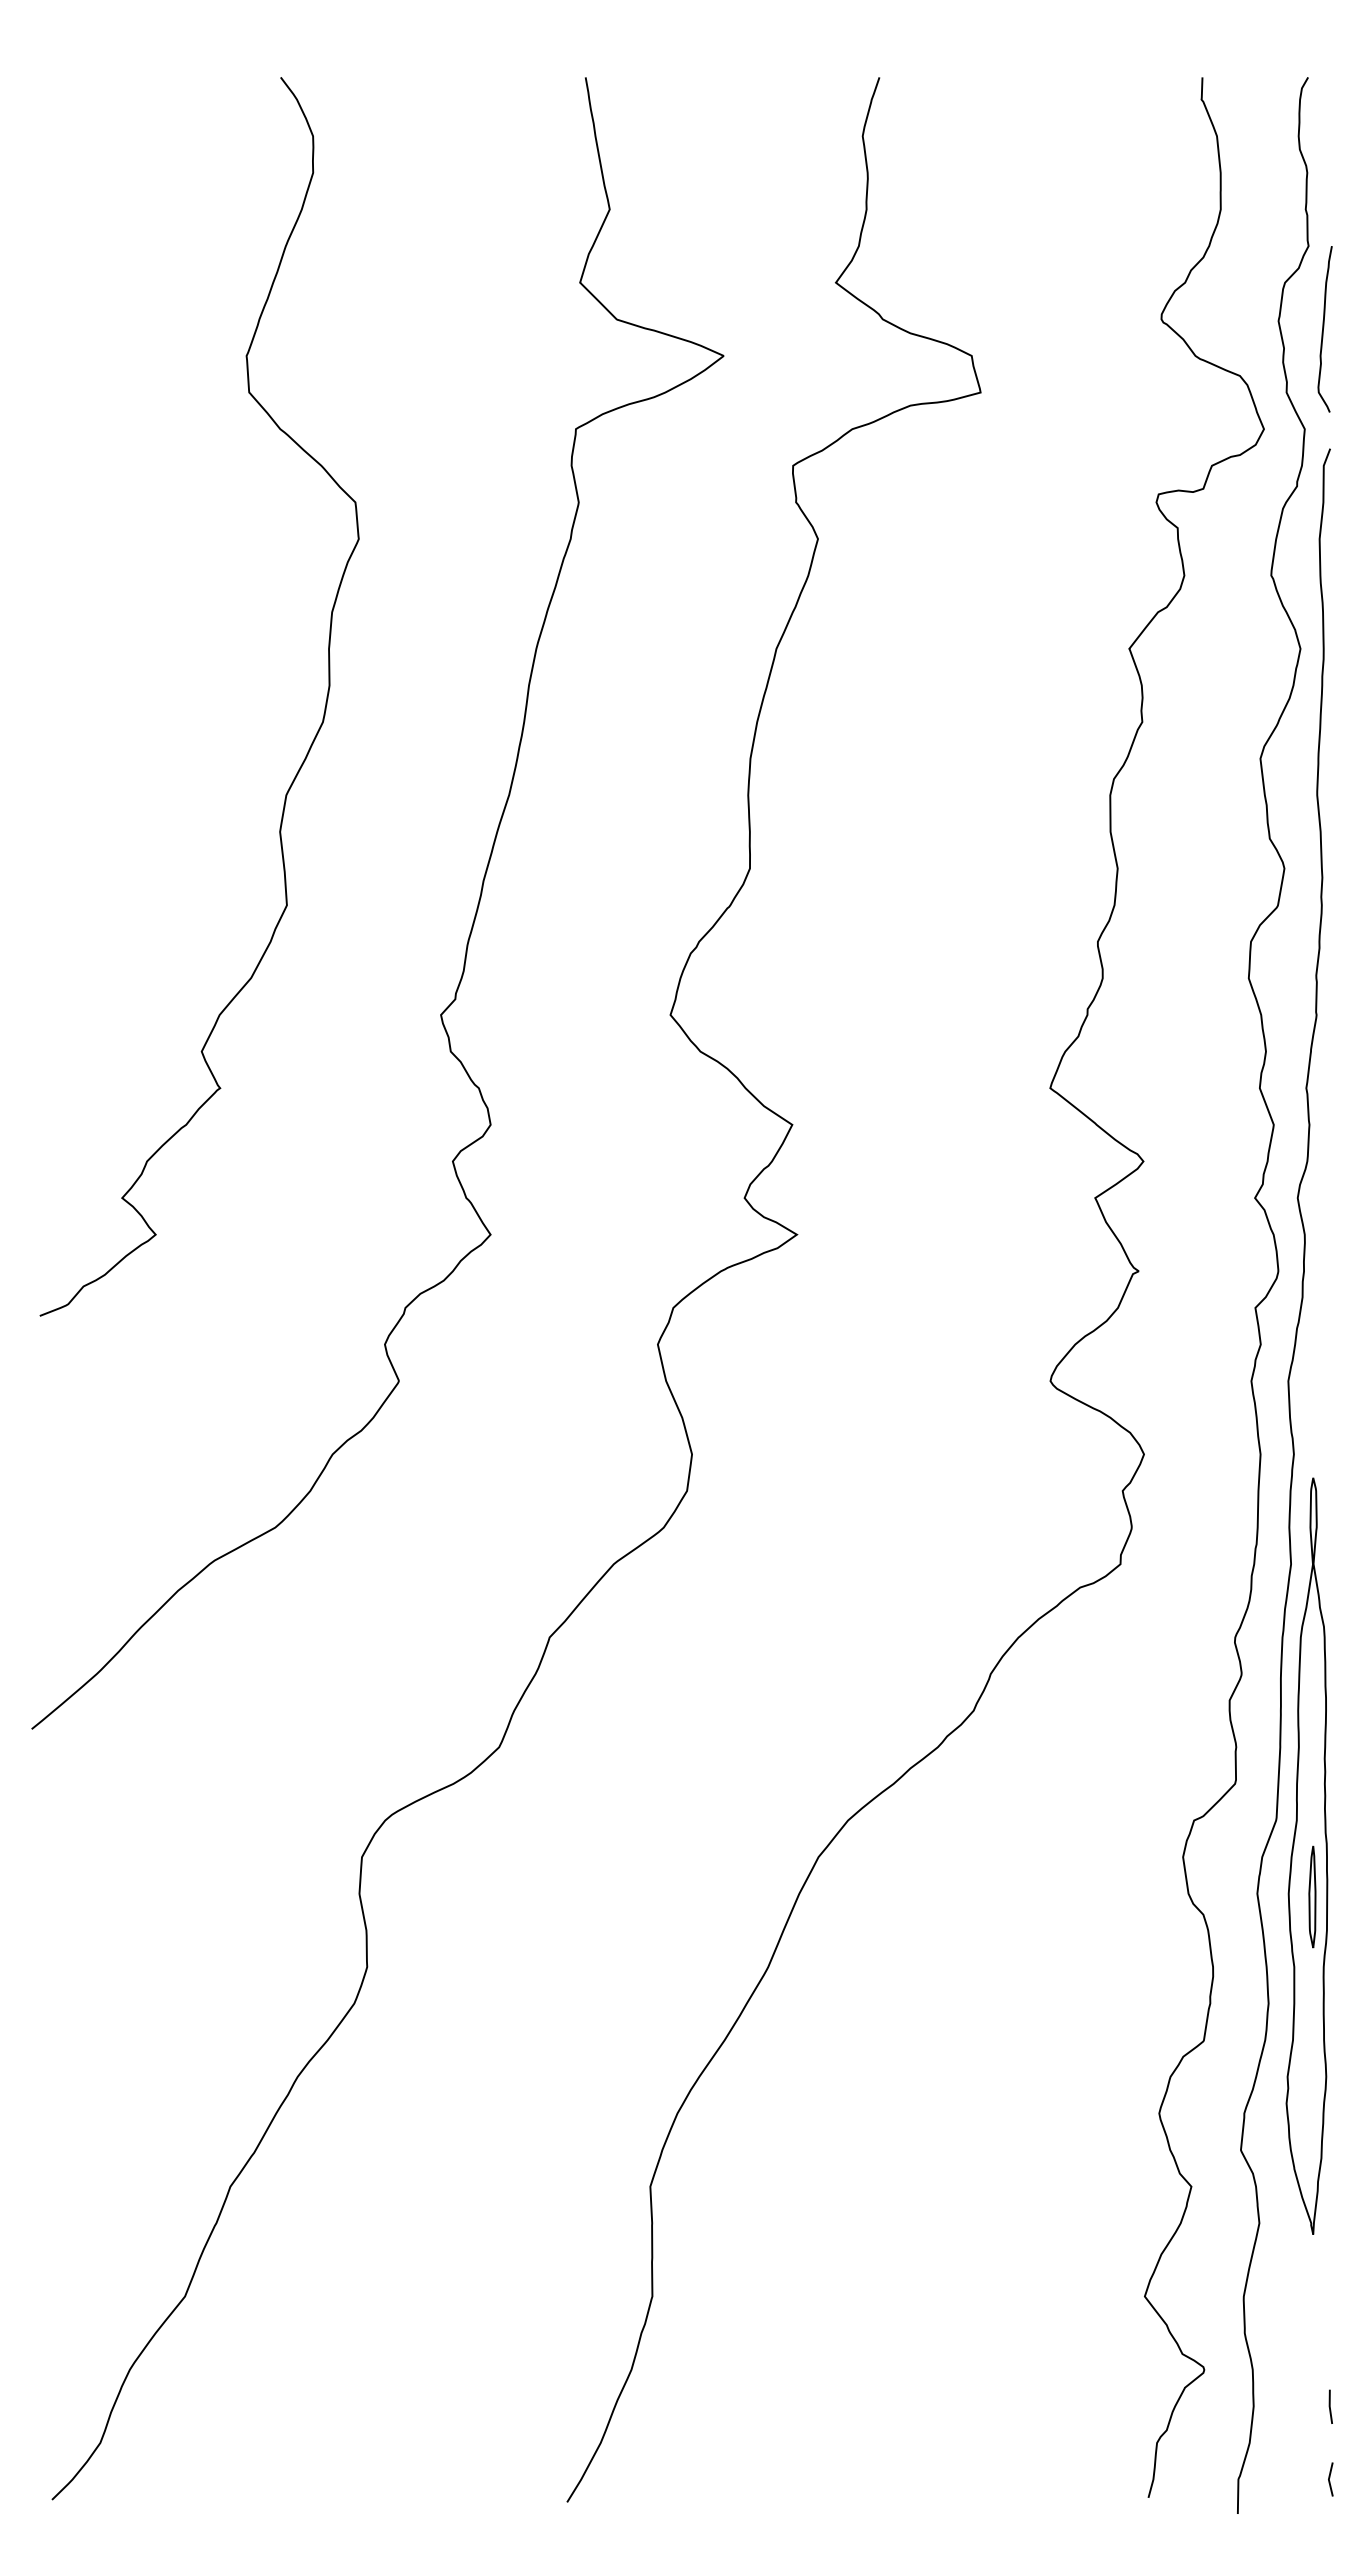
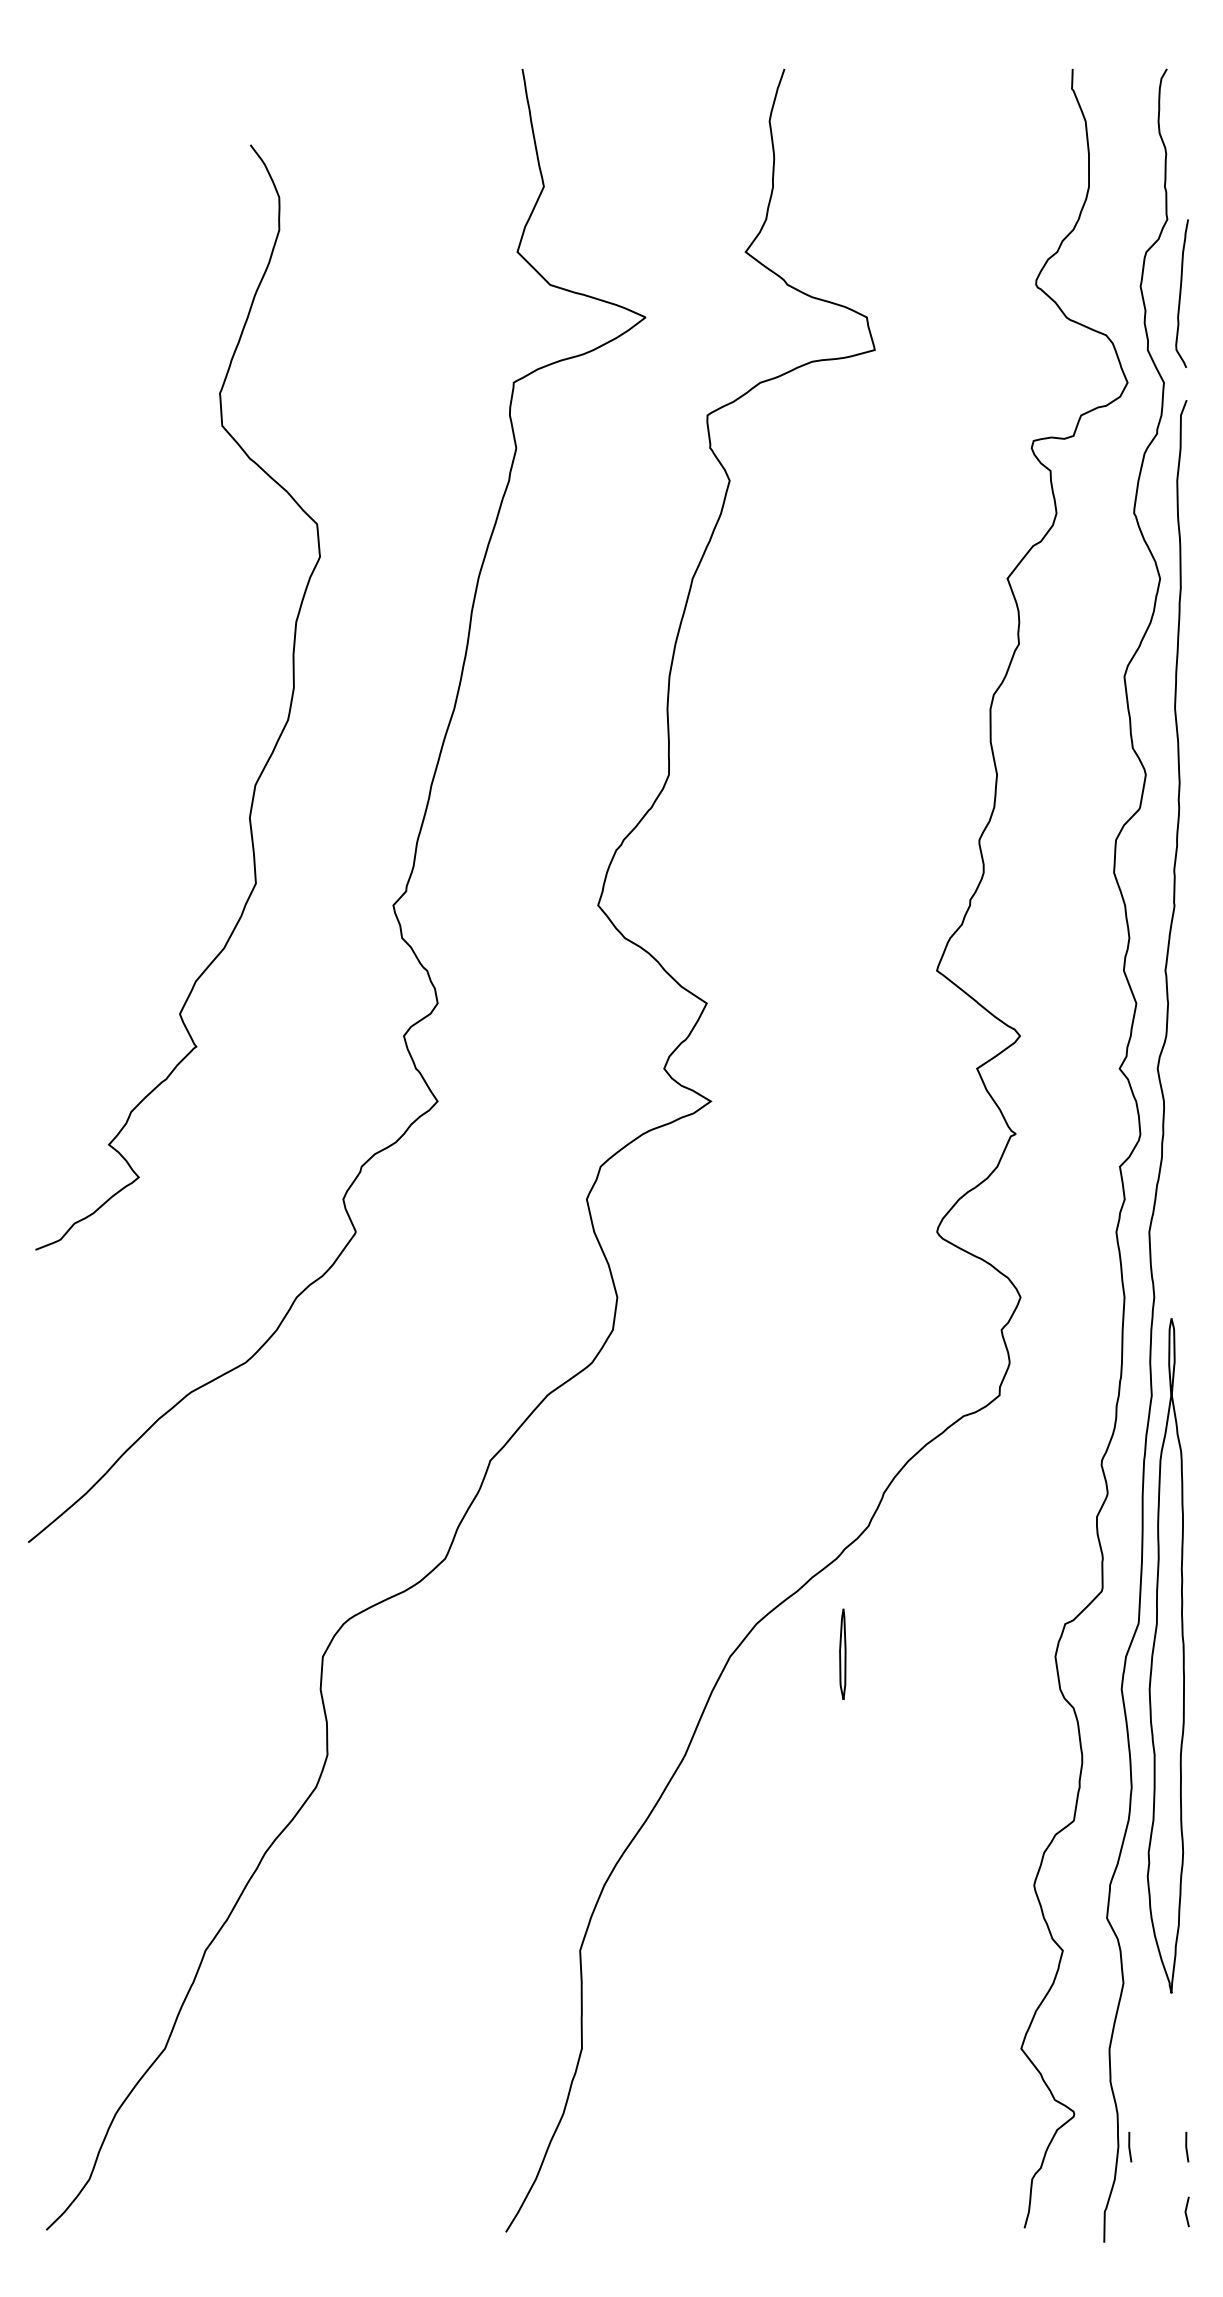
curve: (307, 750) -> (274, 745), moved
part: (1312, 1896) -> (842, 1653), moved
line: (1267, 2406) -> (1130, 2146), added

